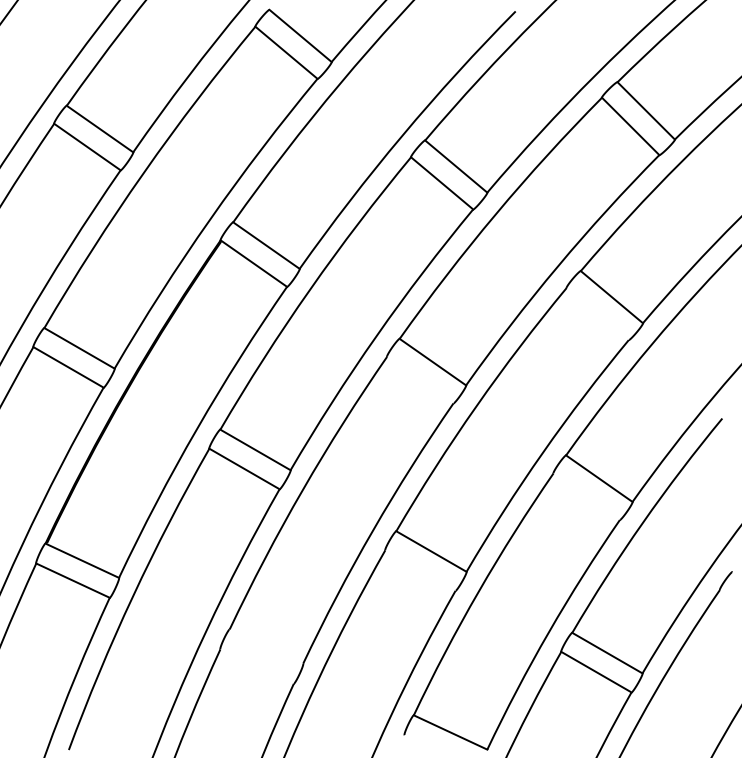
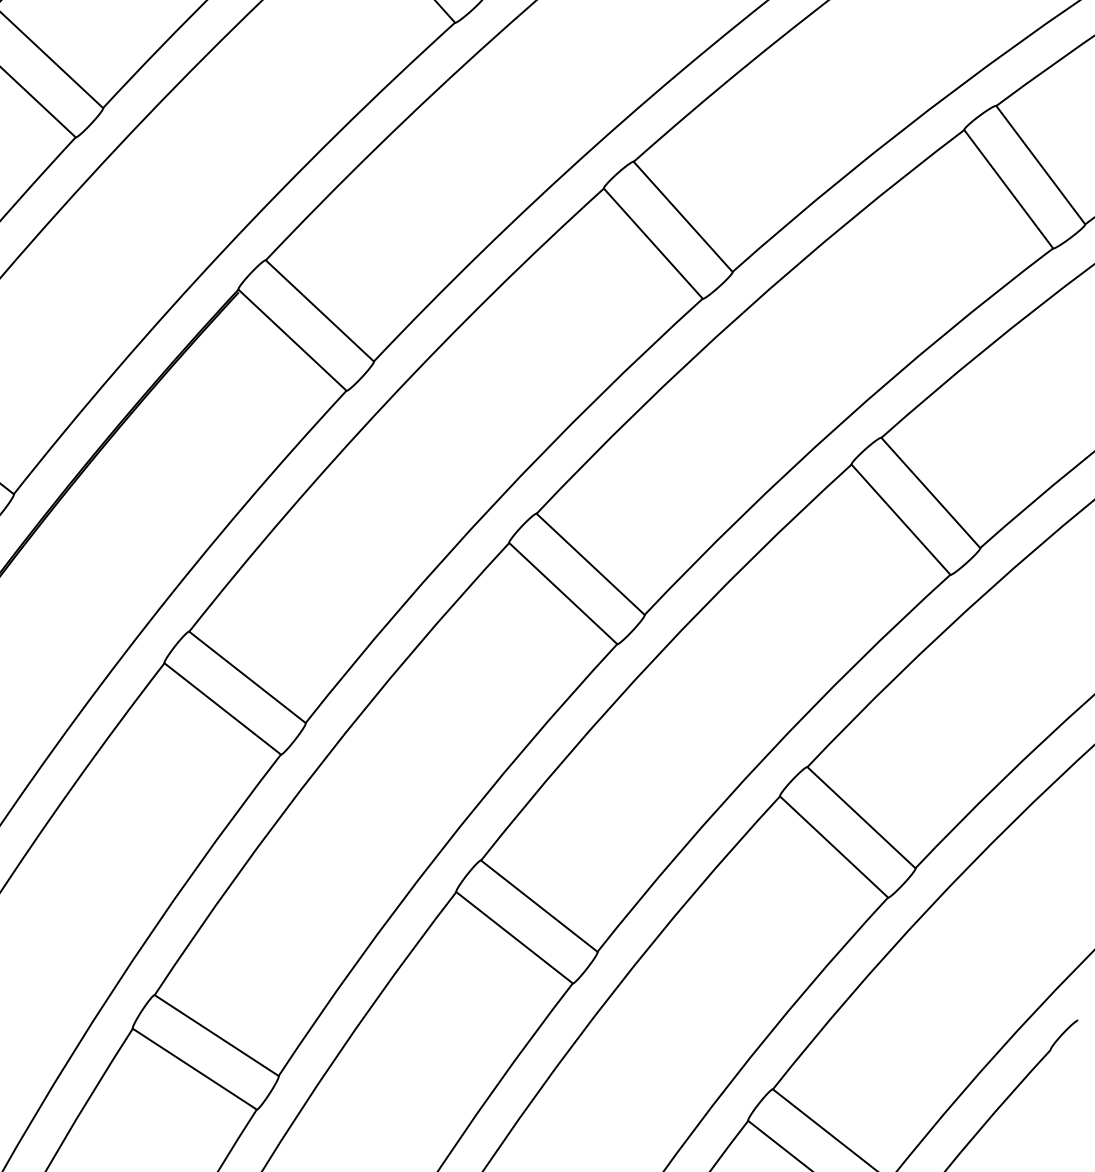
line: (597, 313) -> (900, 518), added
line: (420, 379) -> (563, 592), added
line: (586, 496) -> (833, 846), added
line: (420, 570) -> (514, 937), added
line: (266, 646) -> (216, 1035), added
line: (256, 666) -> (193, 1068), added

